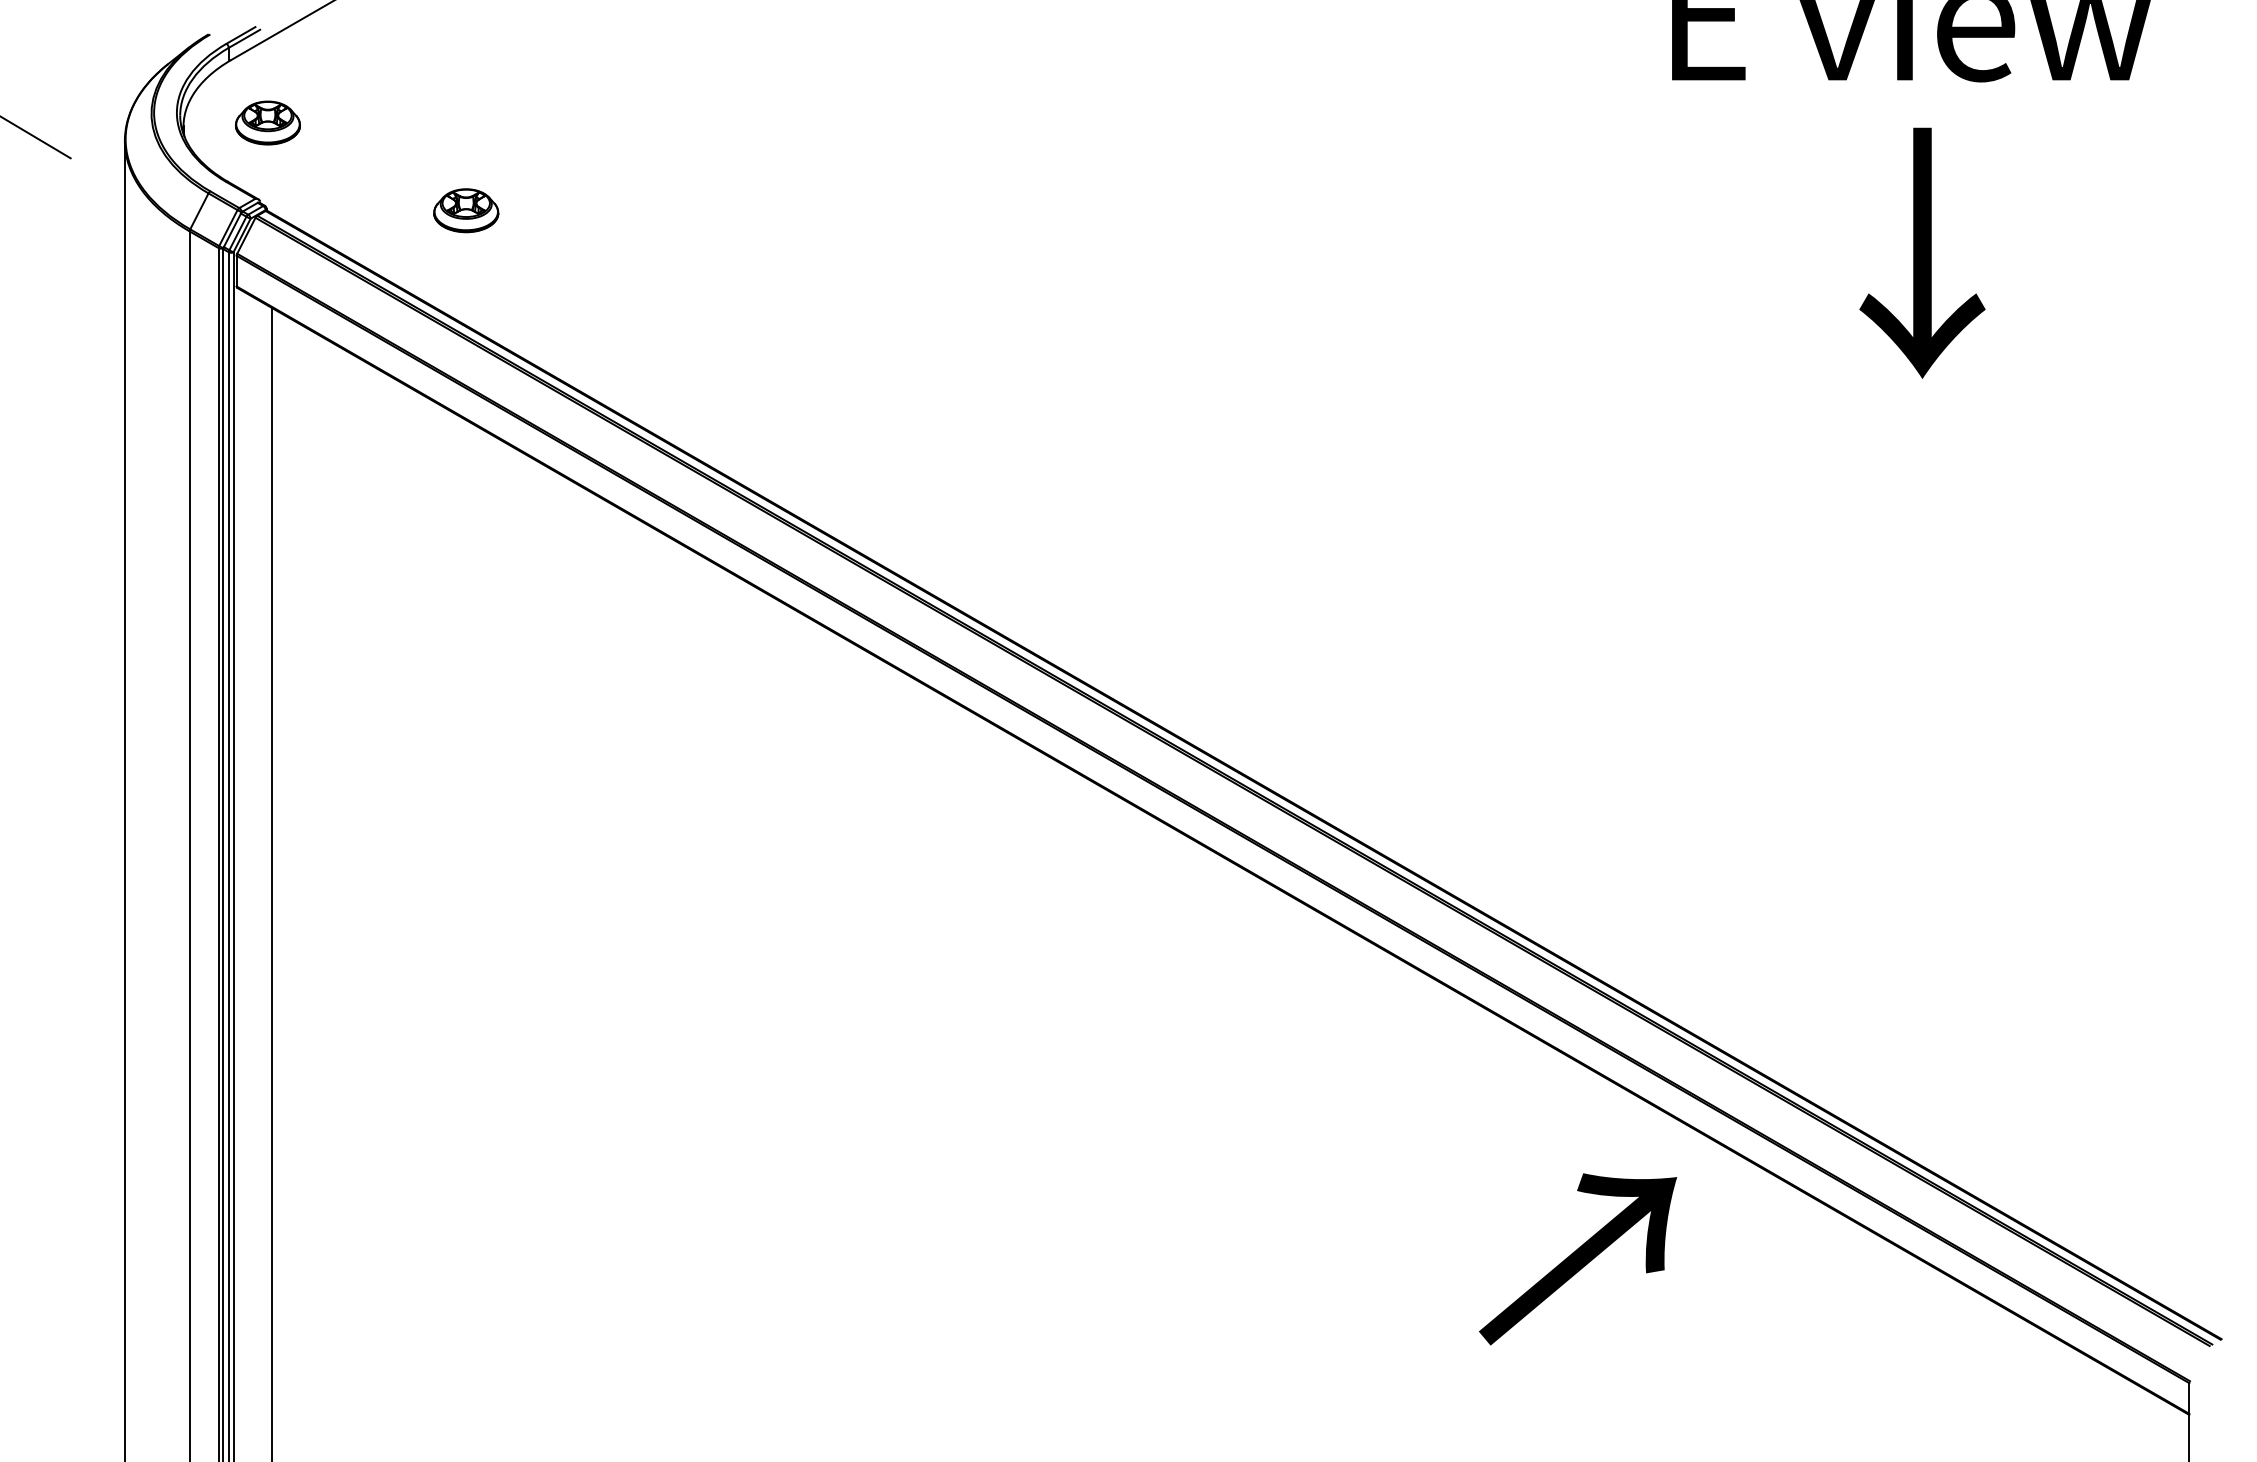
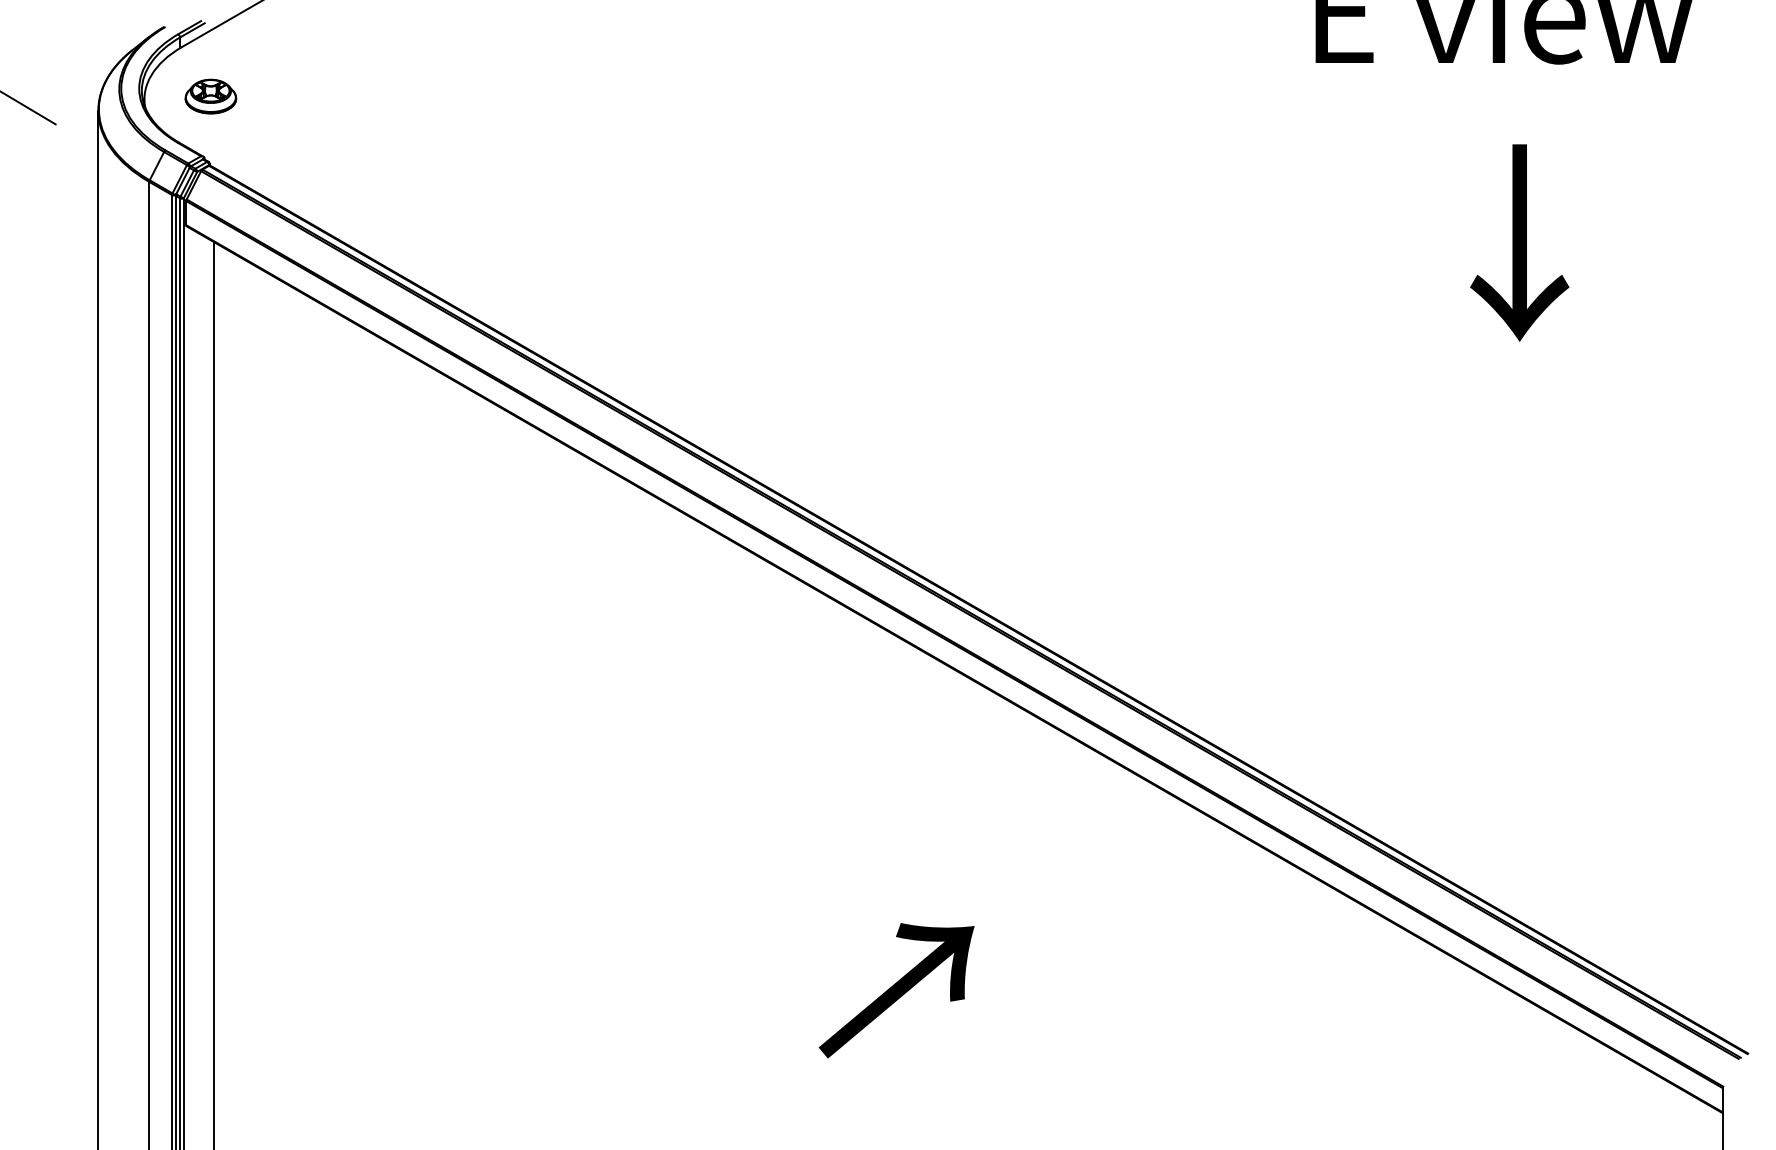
part: (465, 210) -> (366, 165), removed
text: (1922, 252) -> (1519, 242), moved
text: (1577, 1259) -> (896, 990), moved

